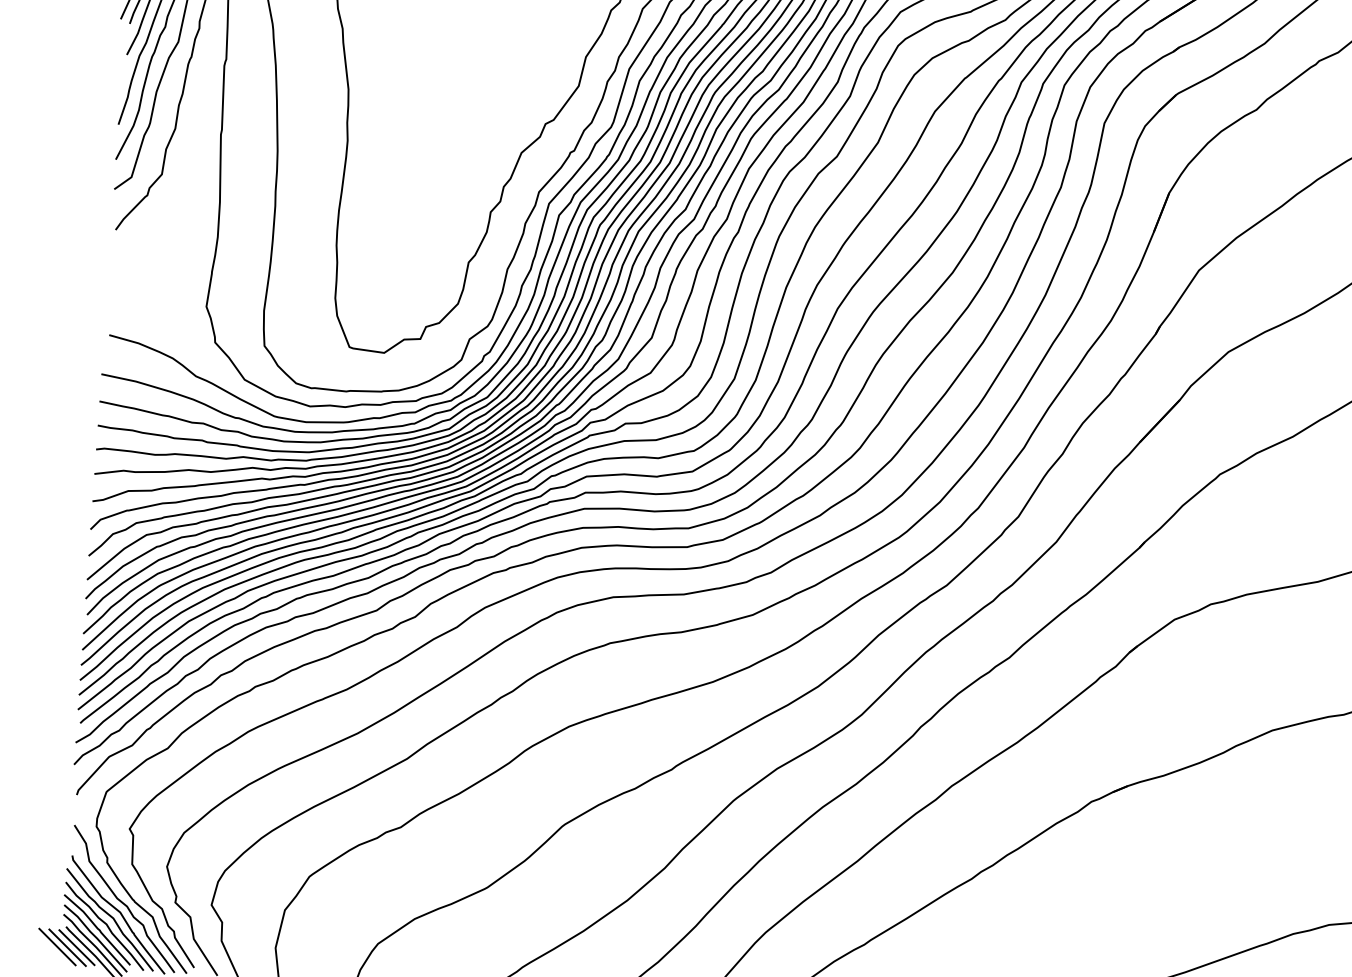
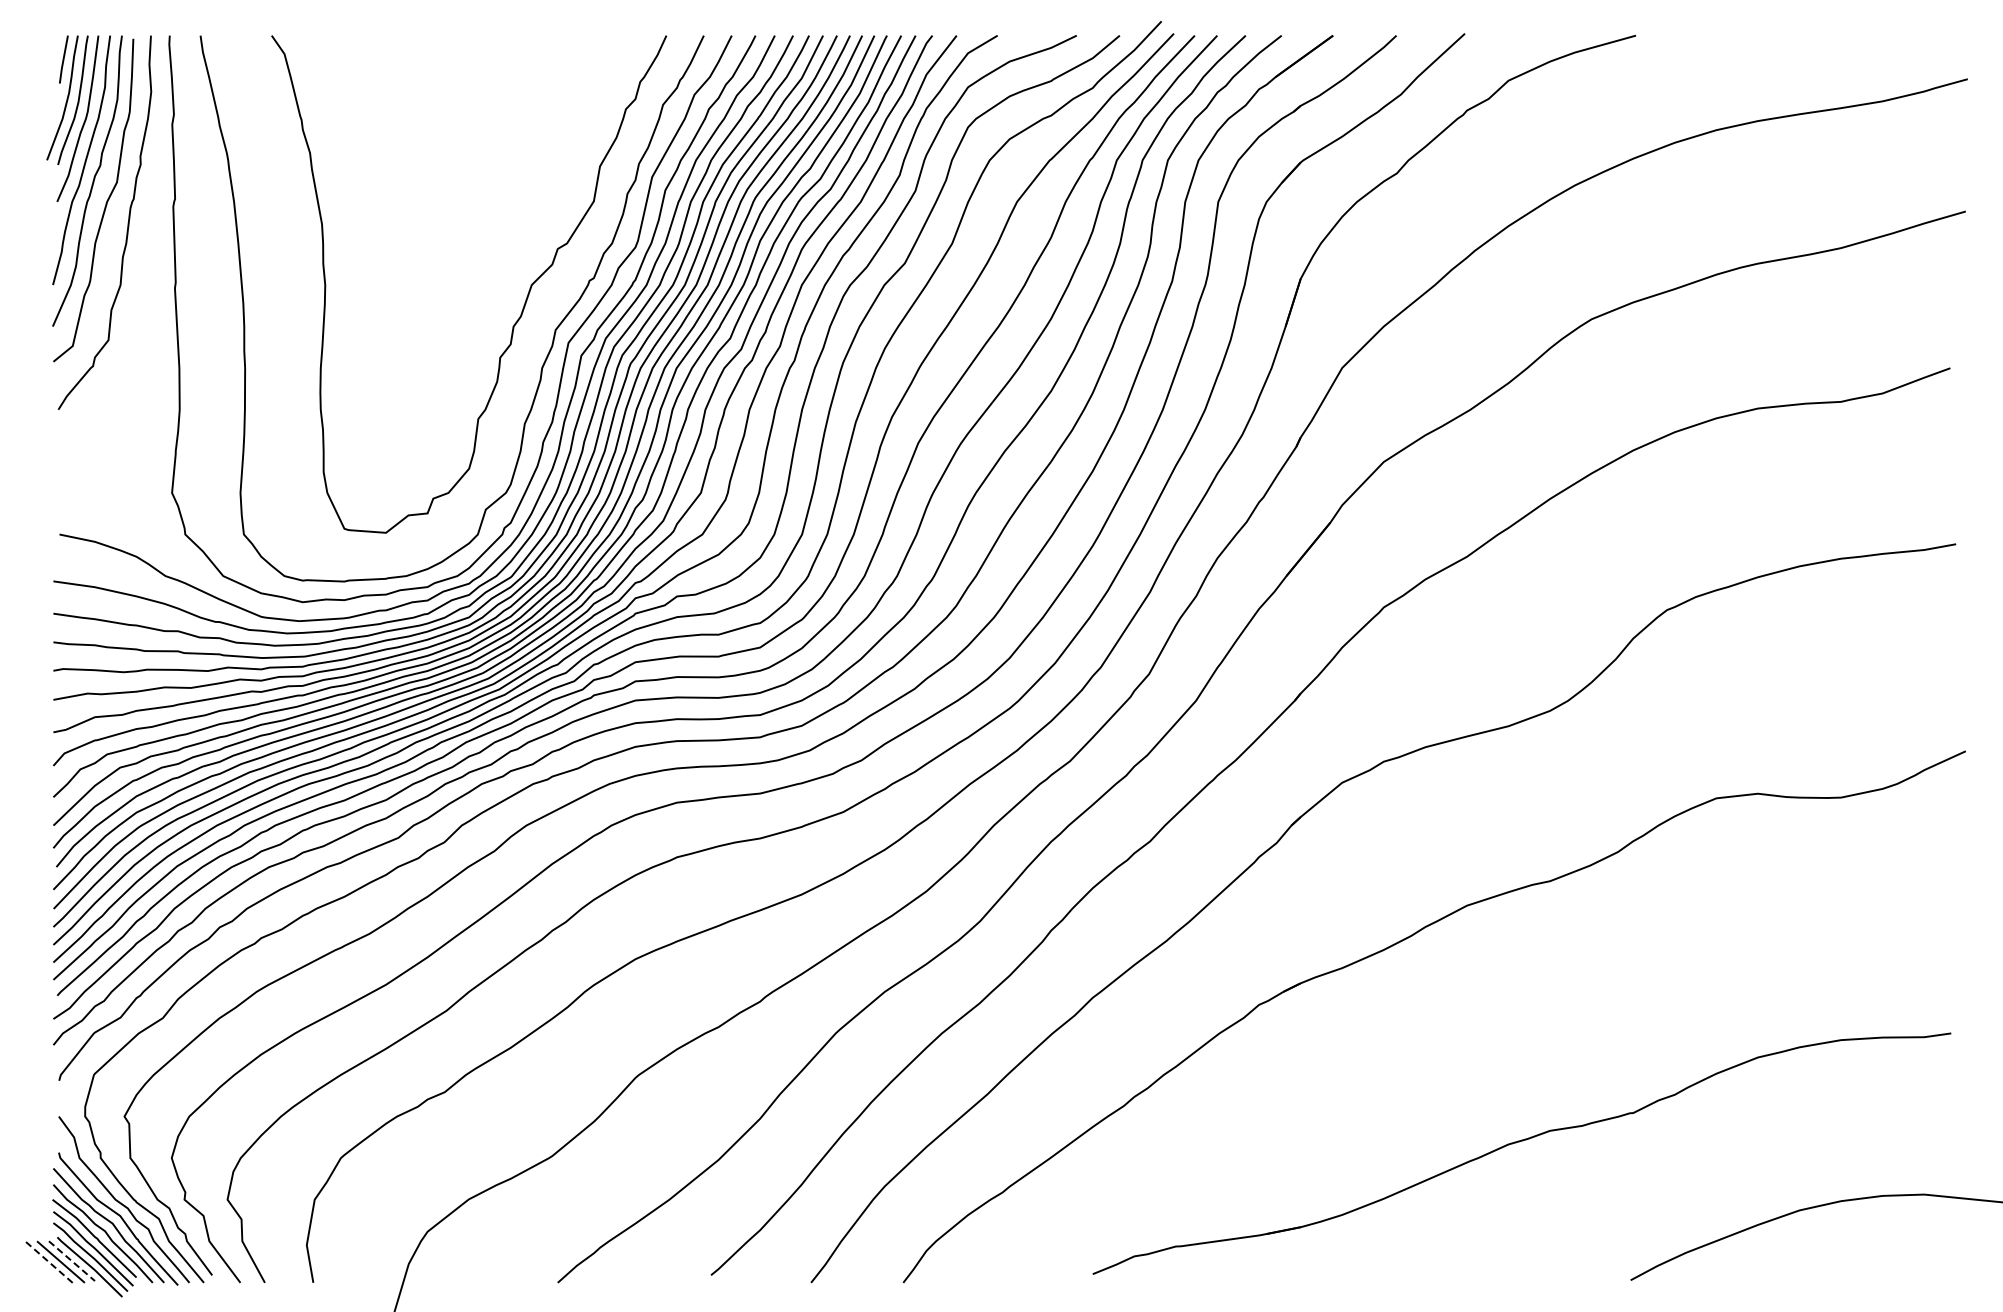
line: (57, 947) -> (48, 1262), solid -> dashed
line: (77, 947) -> (72, 1261), solid -> dashed

